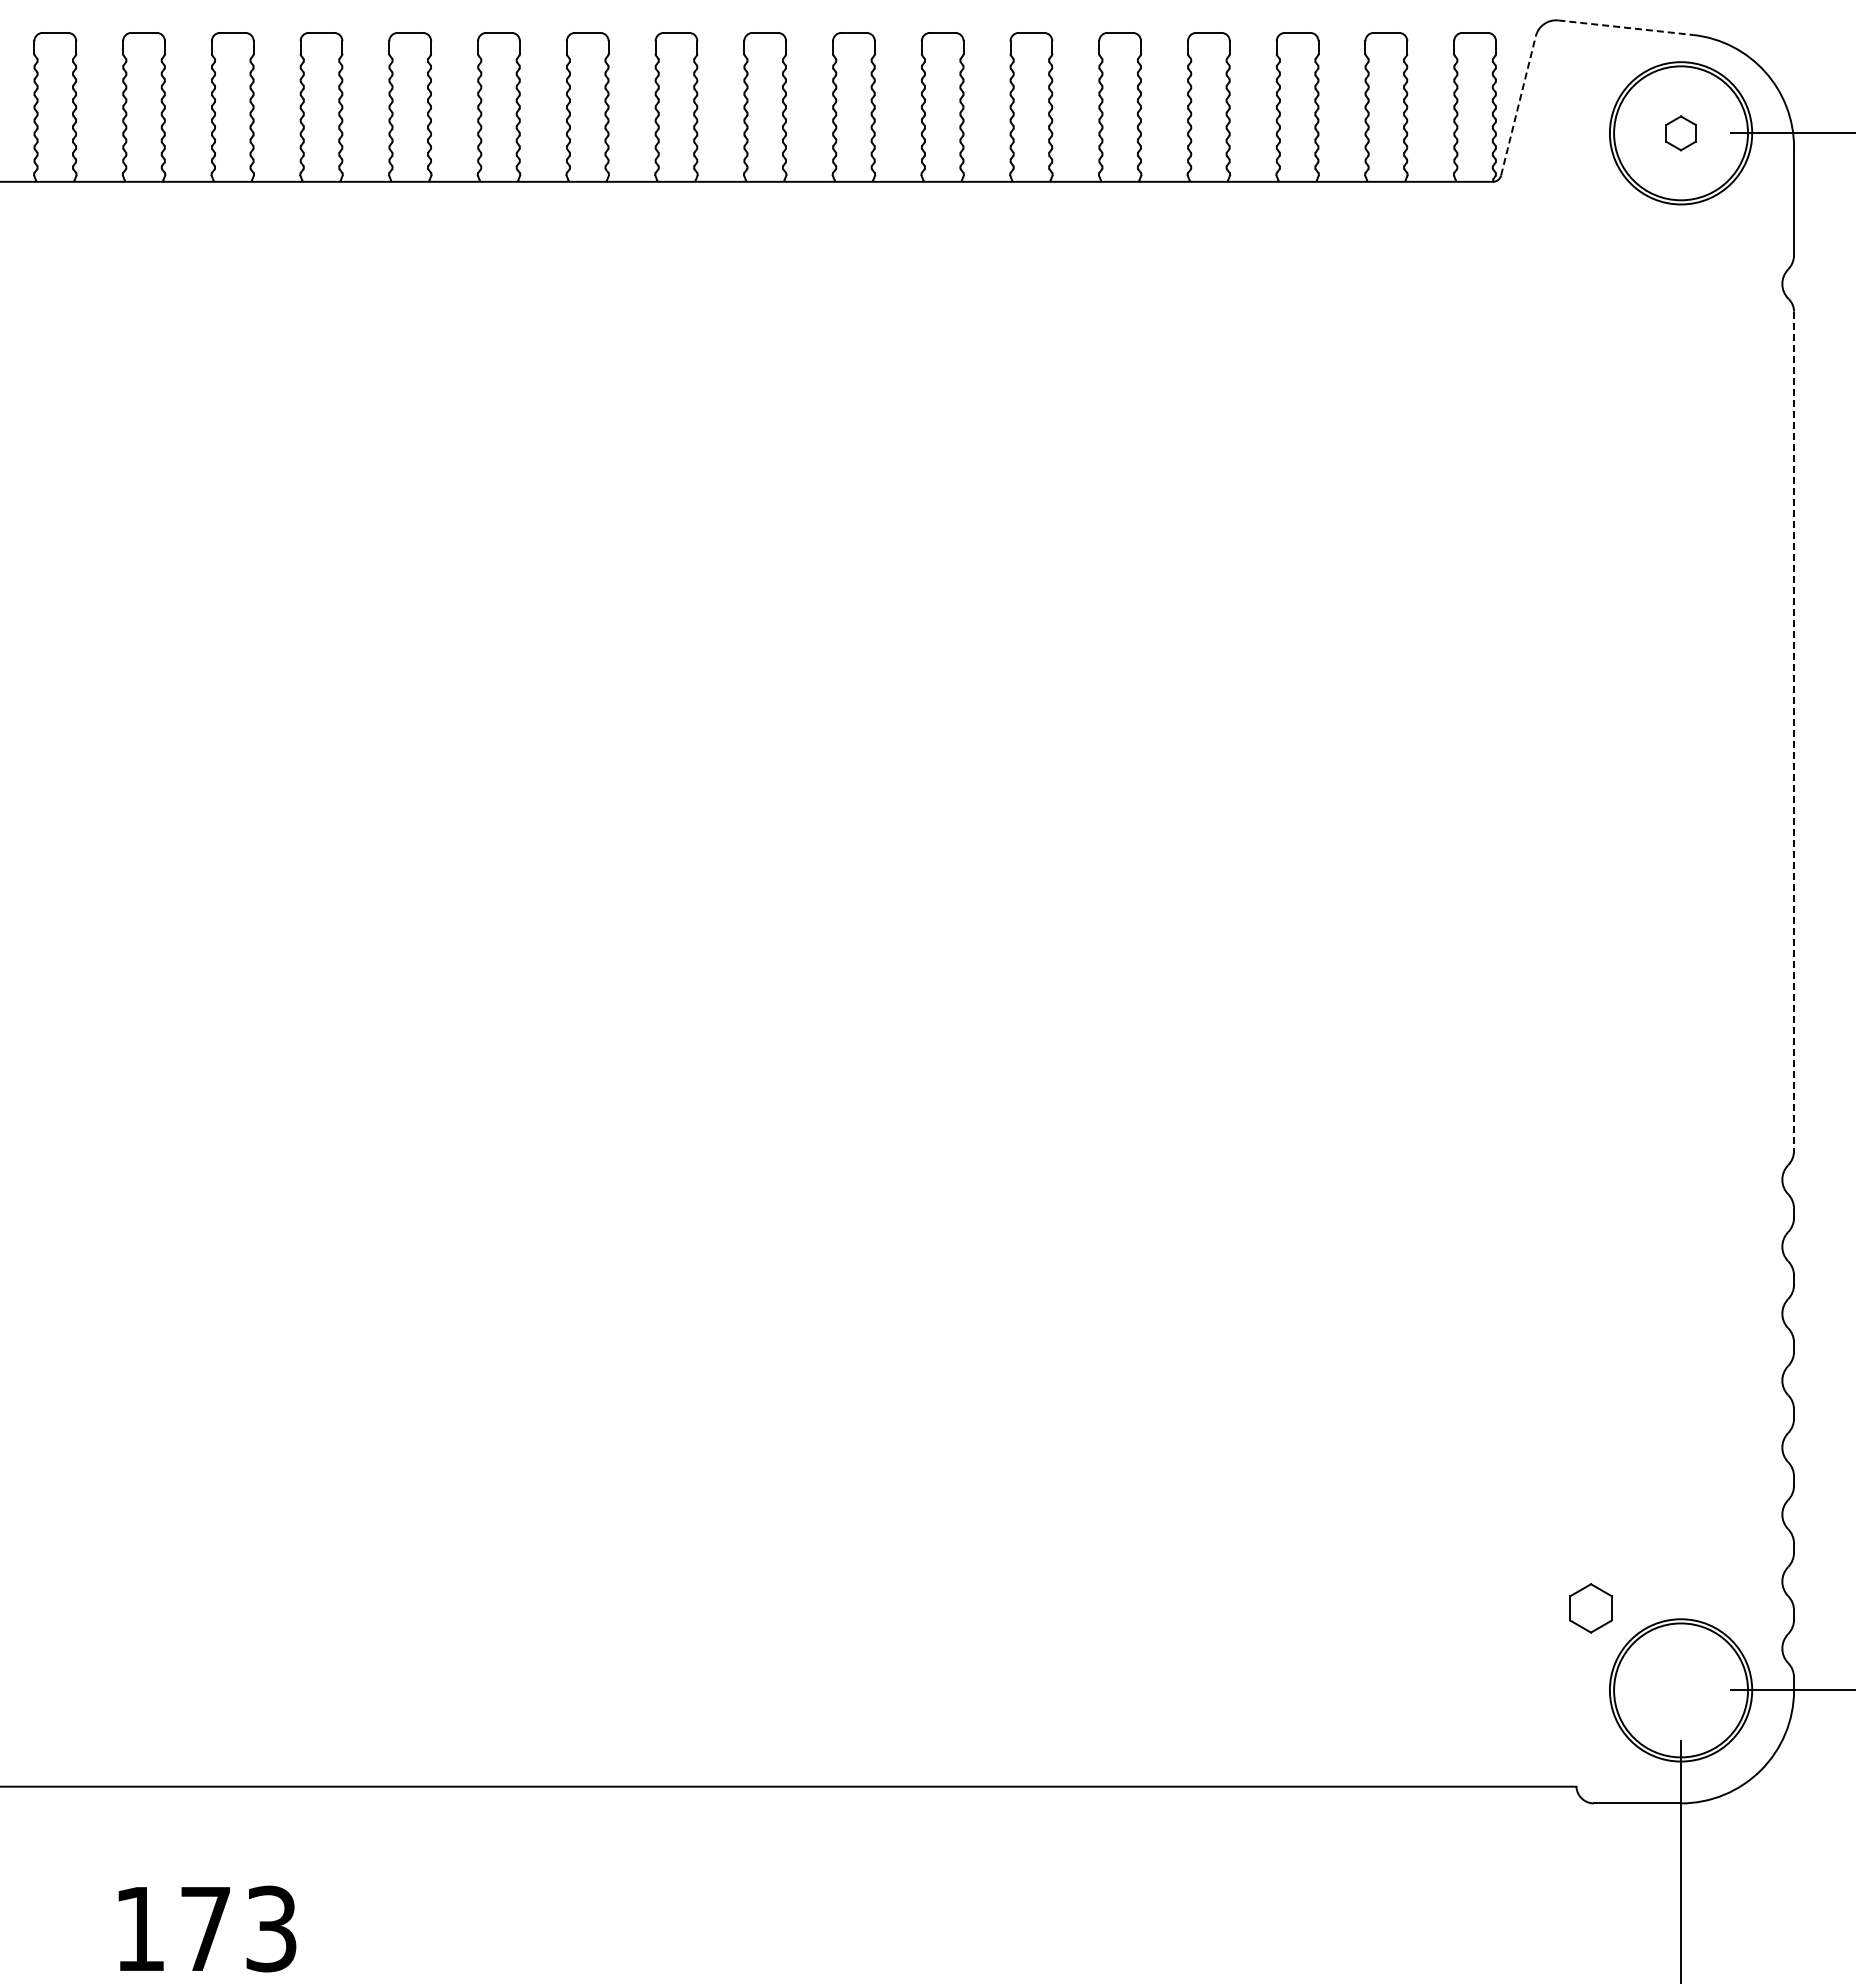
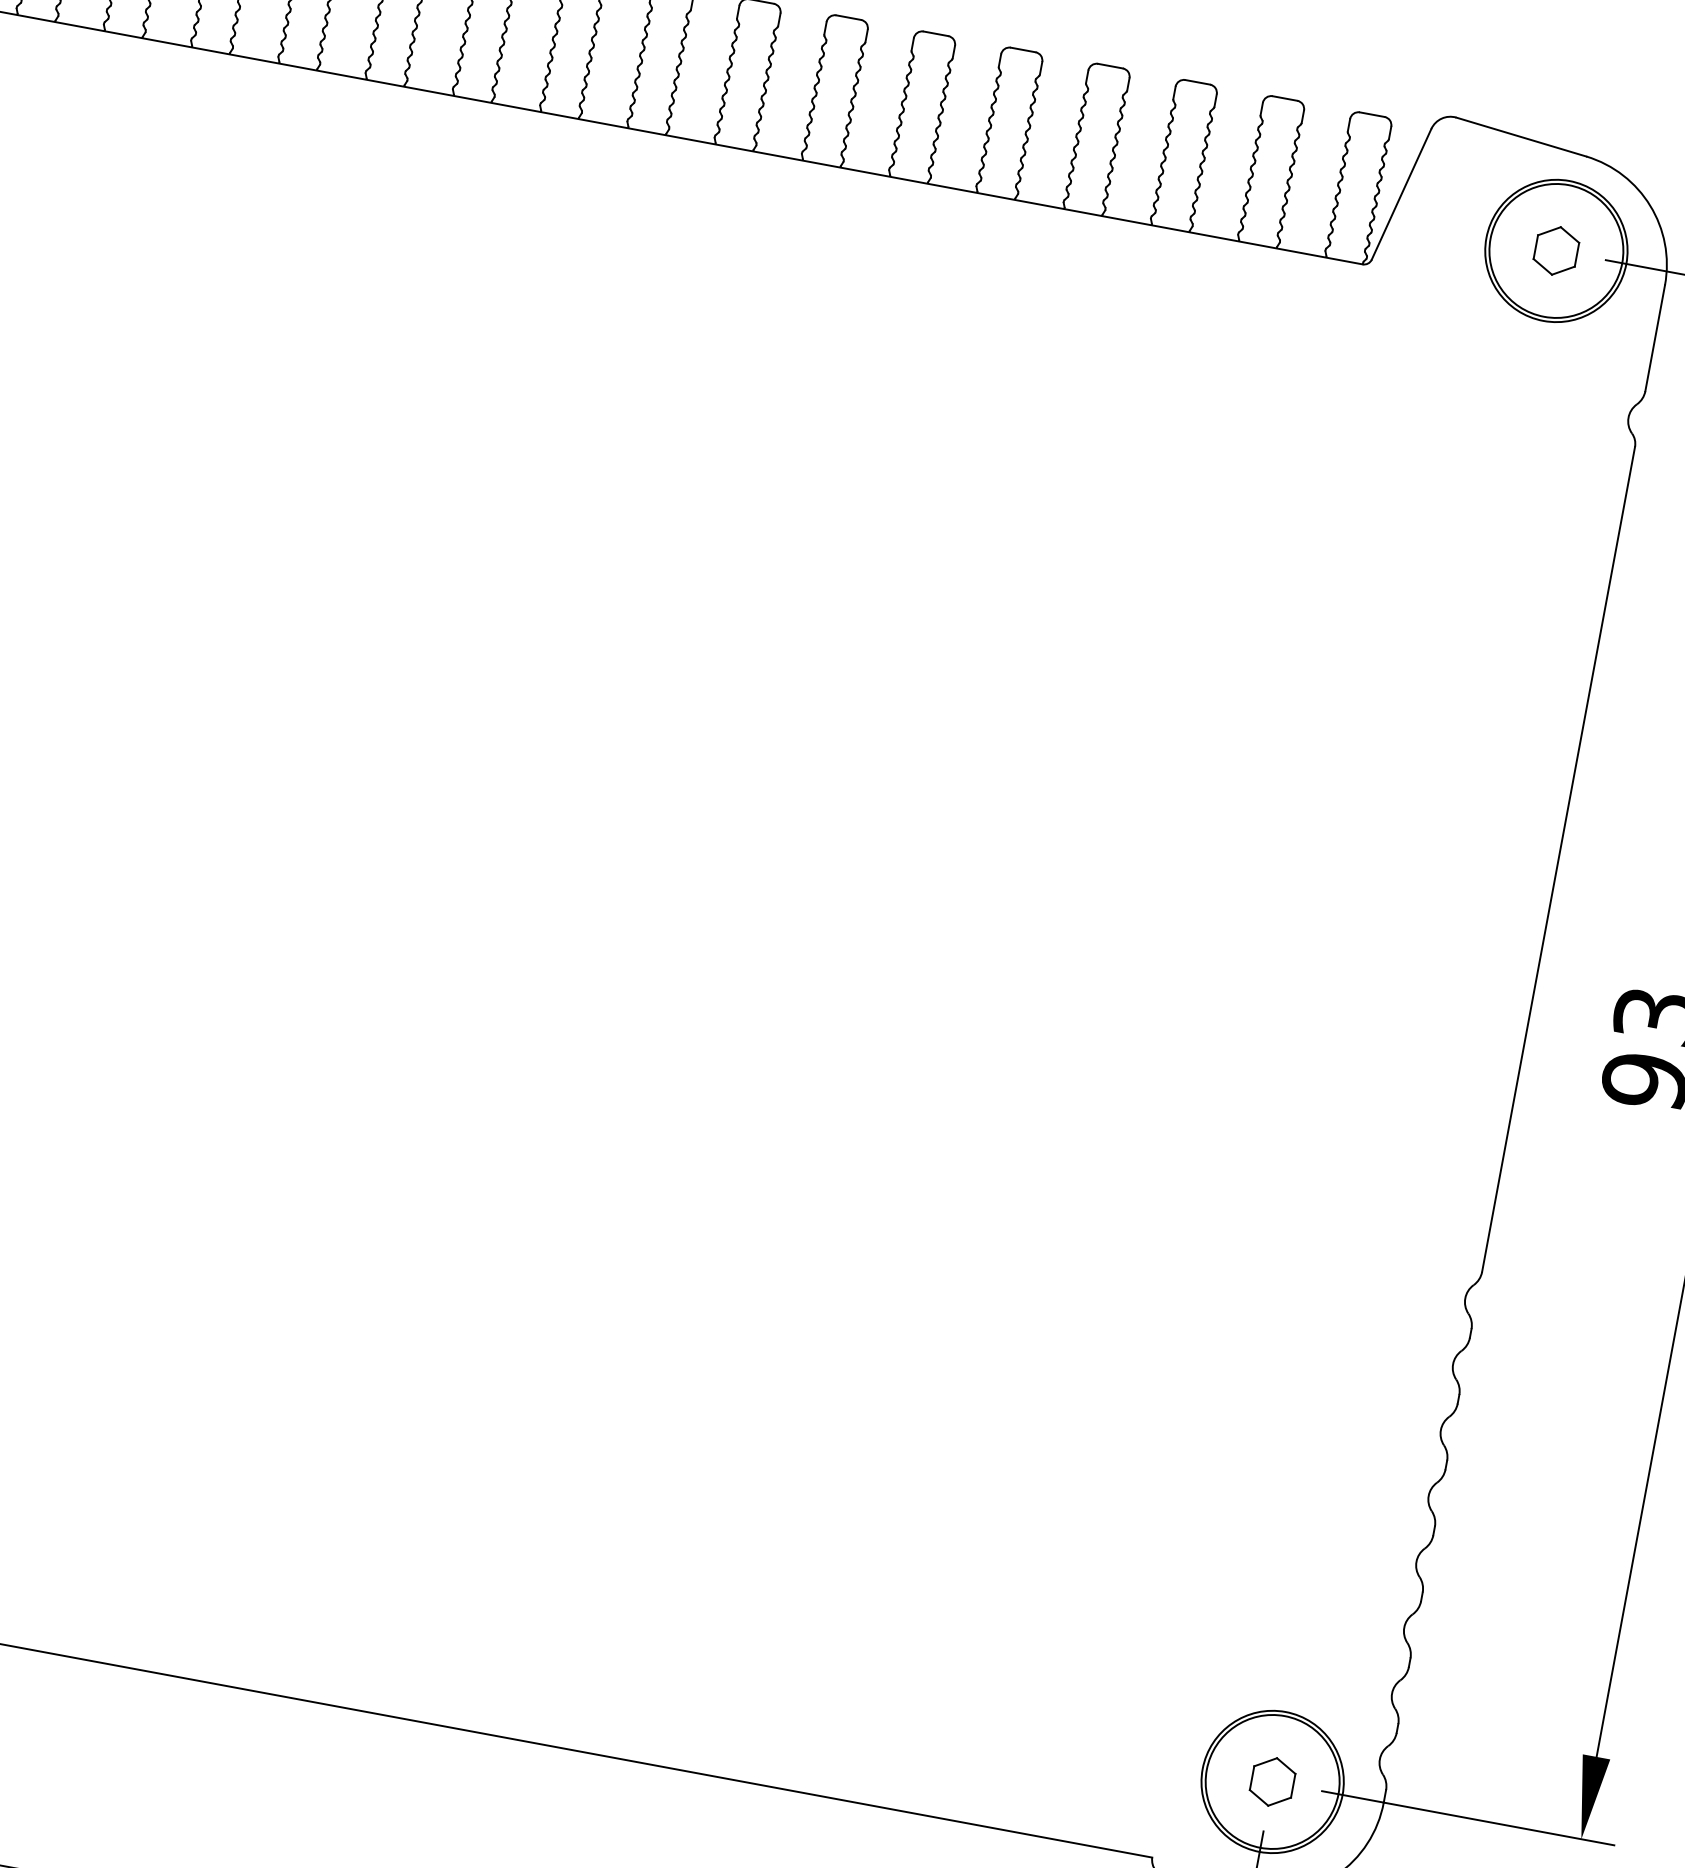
line: (1625, 27) -> (1521, 136), dashed -> solid
line: (1518, 105) -> (1401, 193), dashed -> solid
part: (1680, 133) -> (1555, 251), size x1.43
line: (1794, 731) -> (1558, 859), dashed -> solid
part: (1590, 1608) -> (1272, 1781), moved

